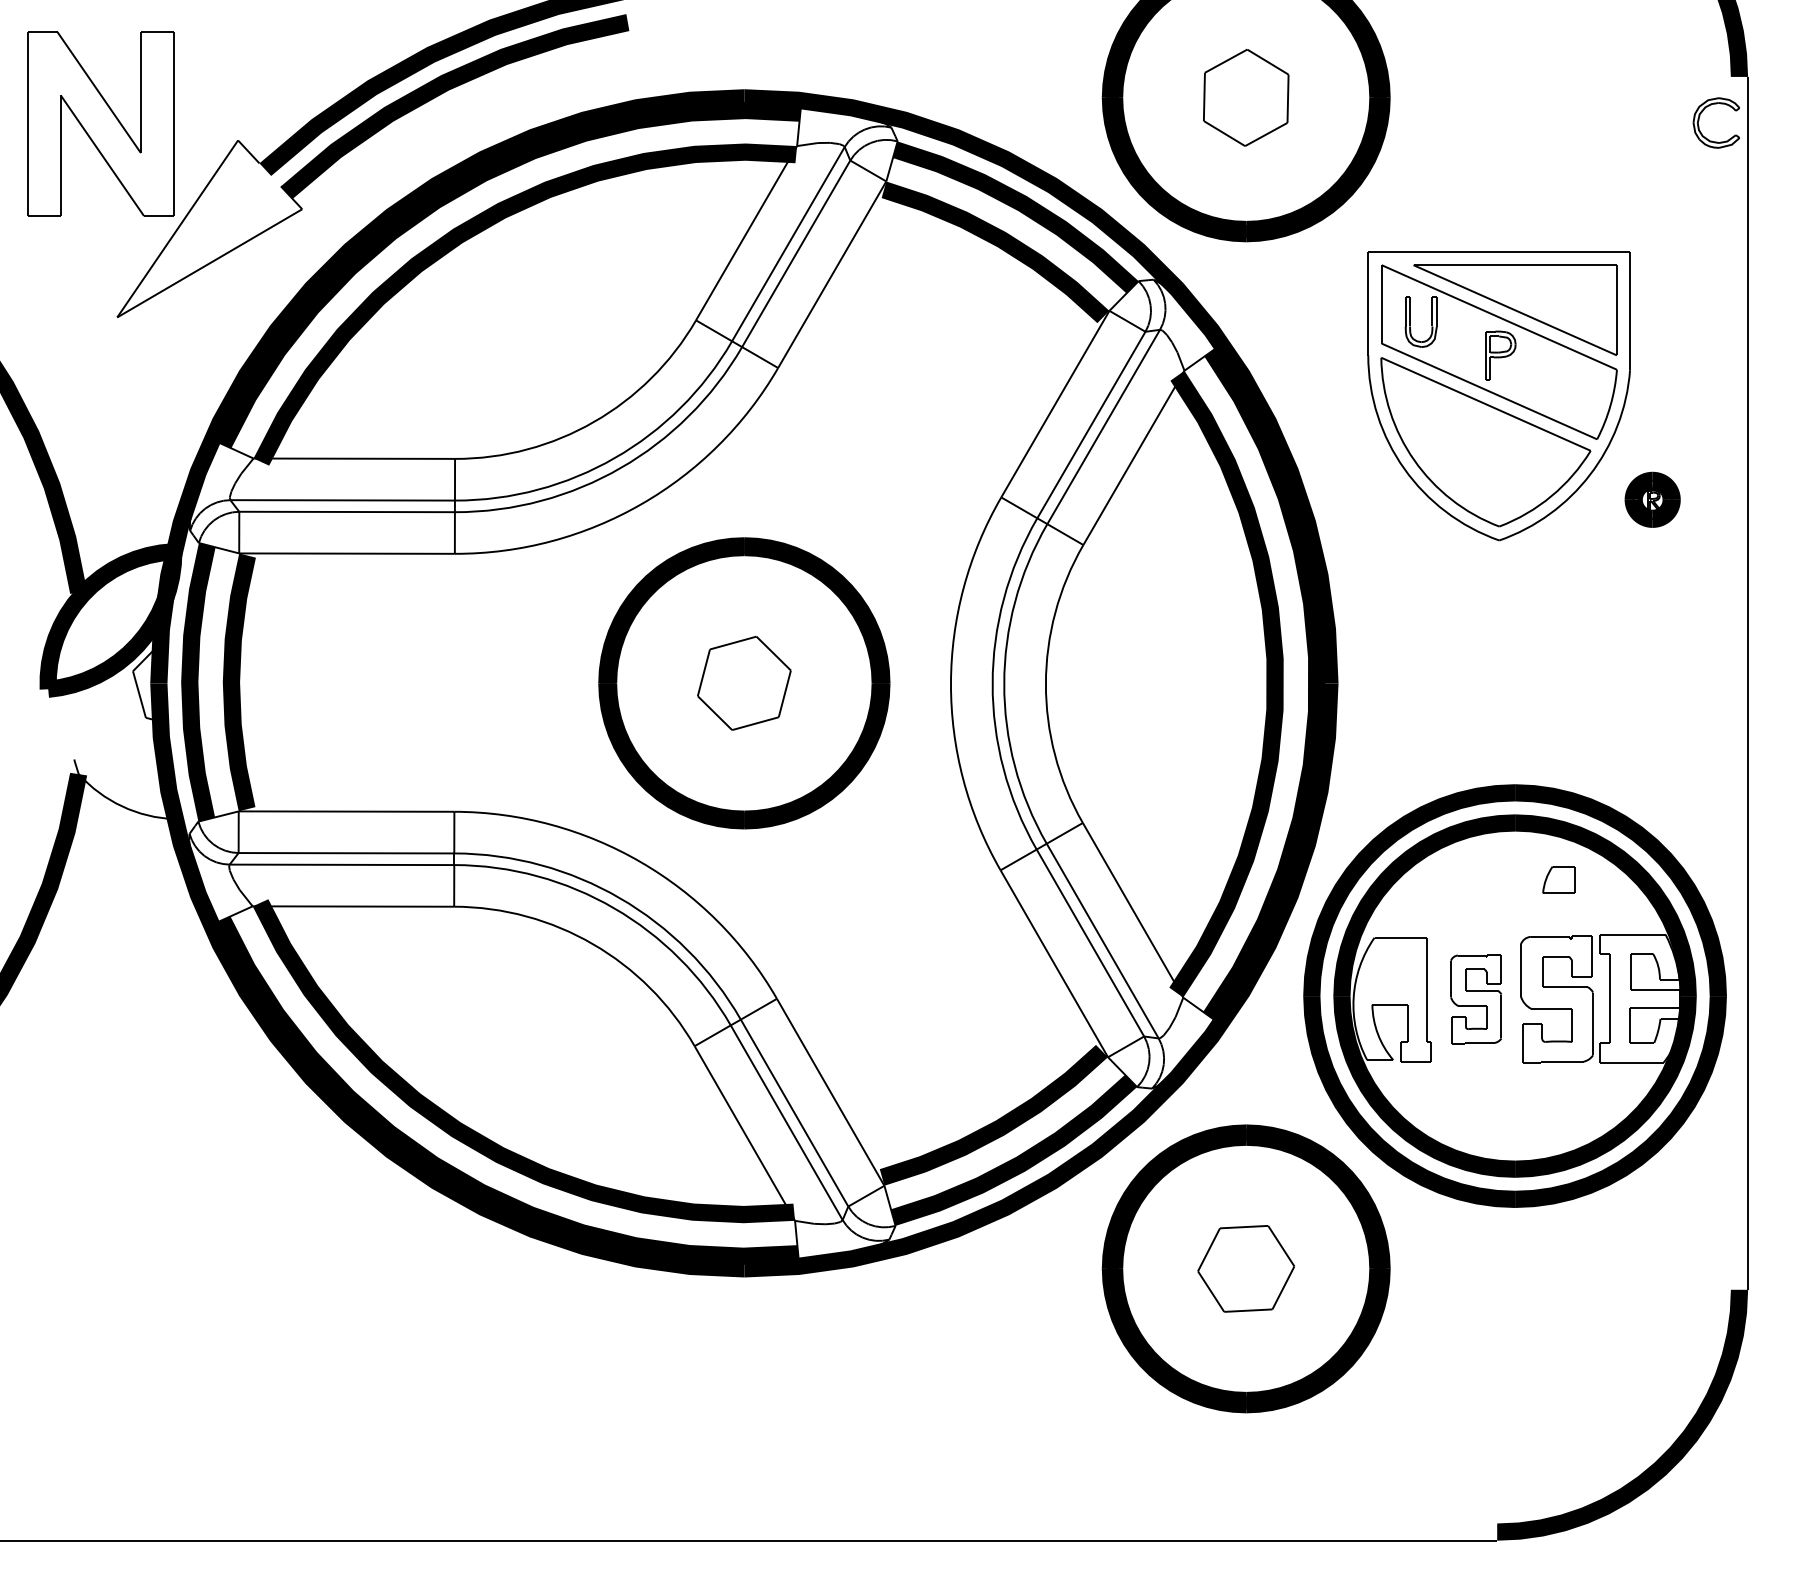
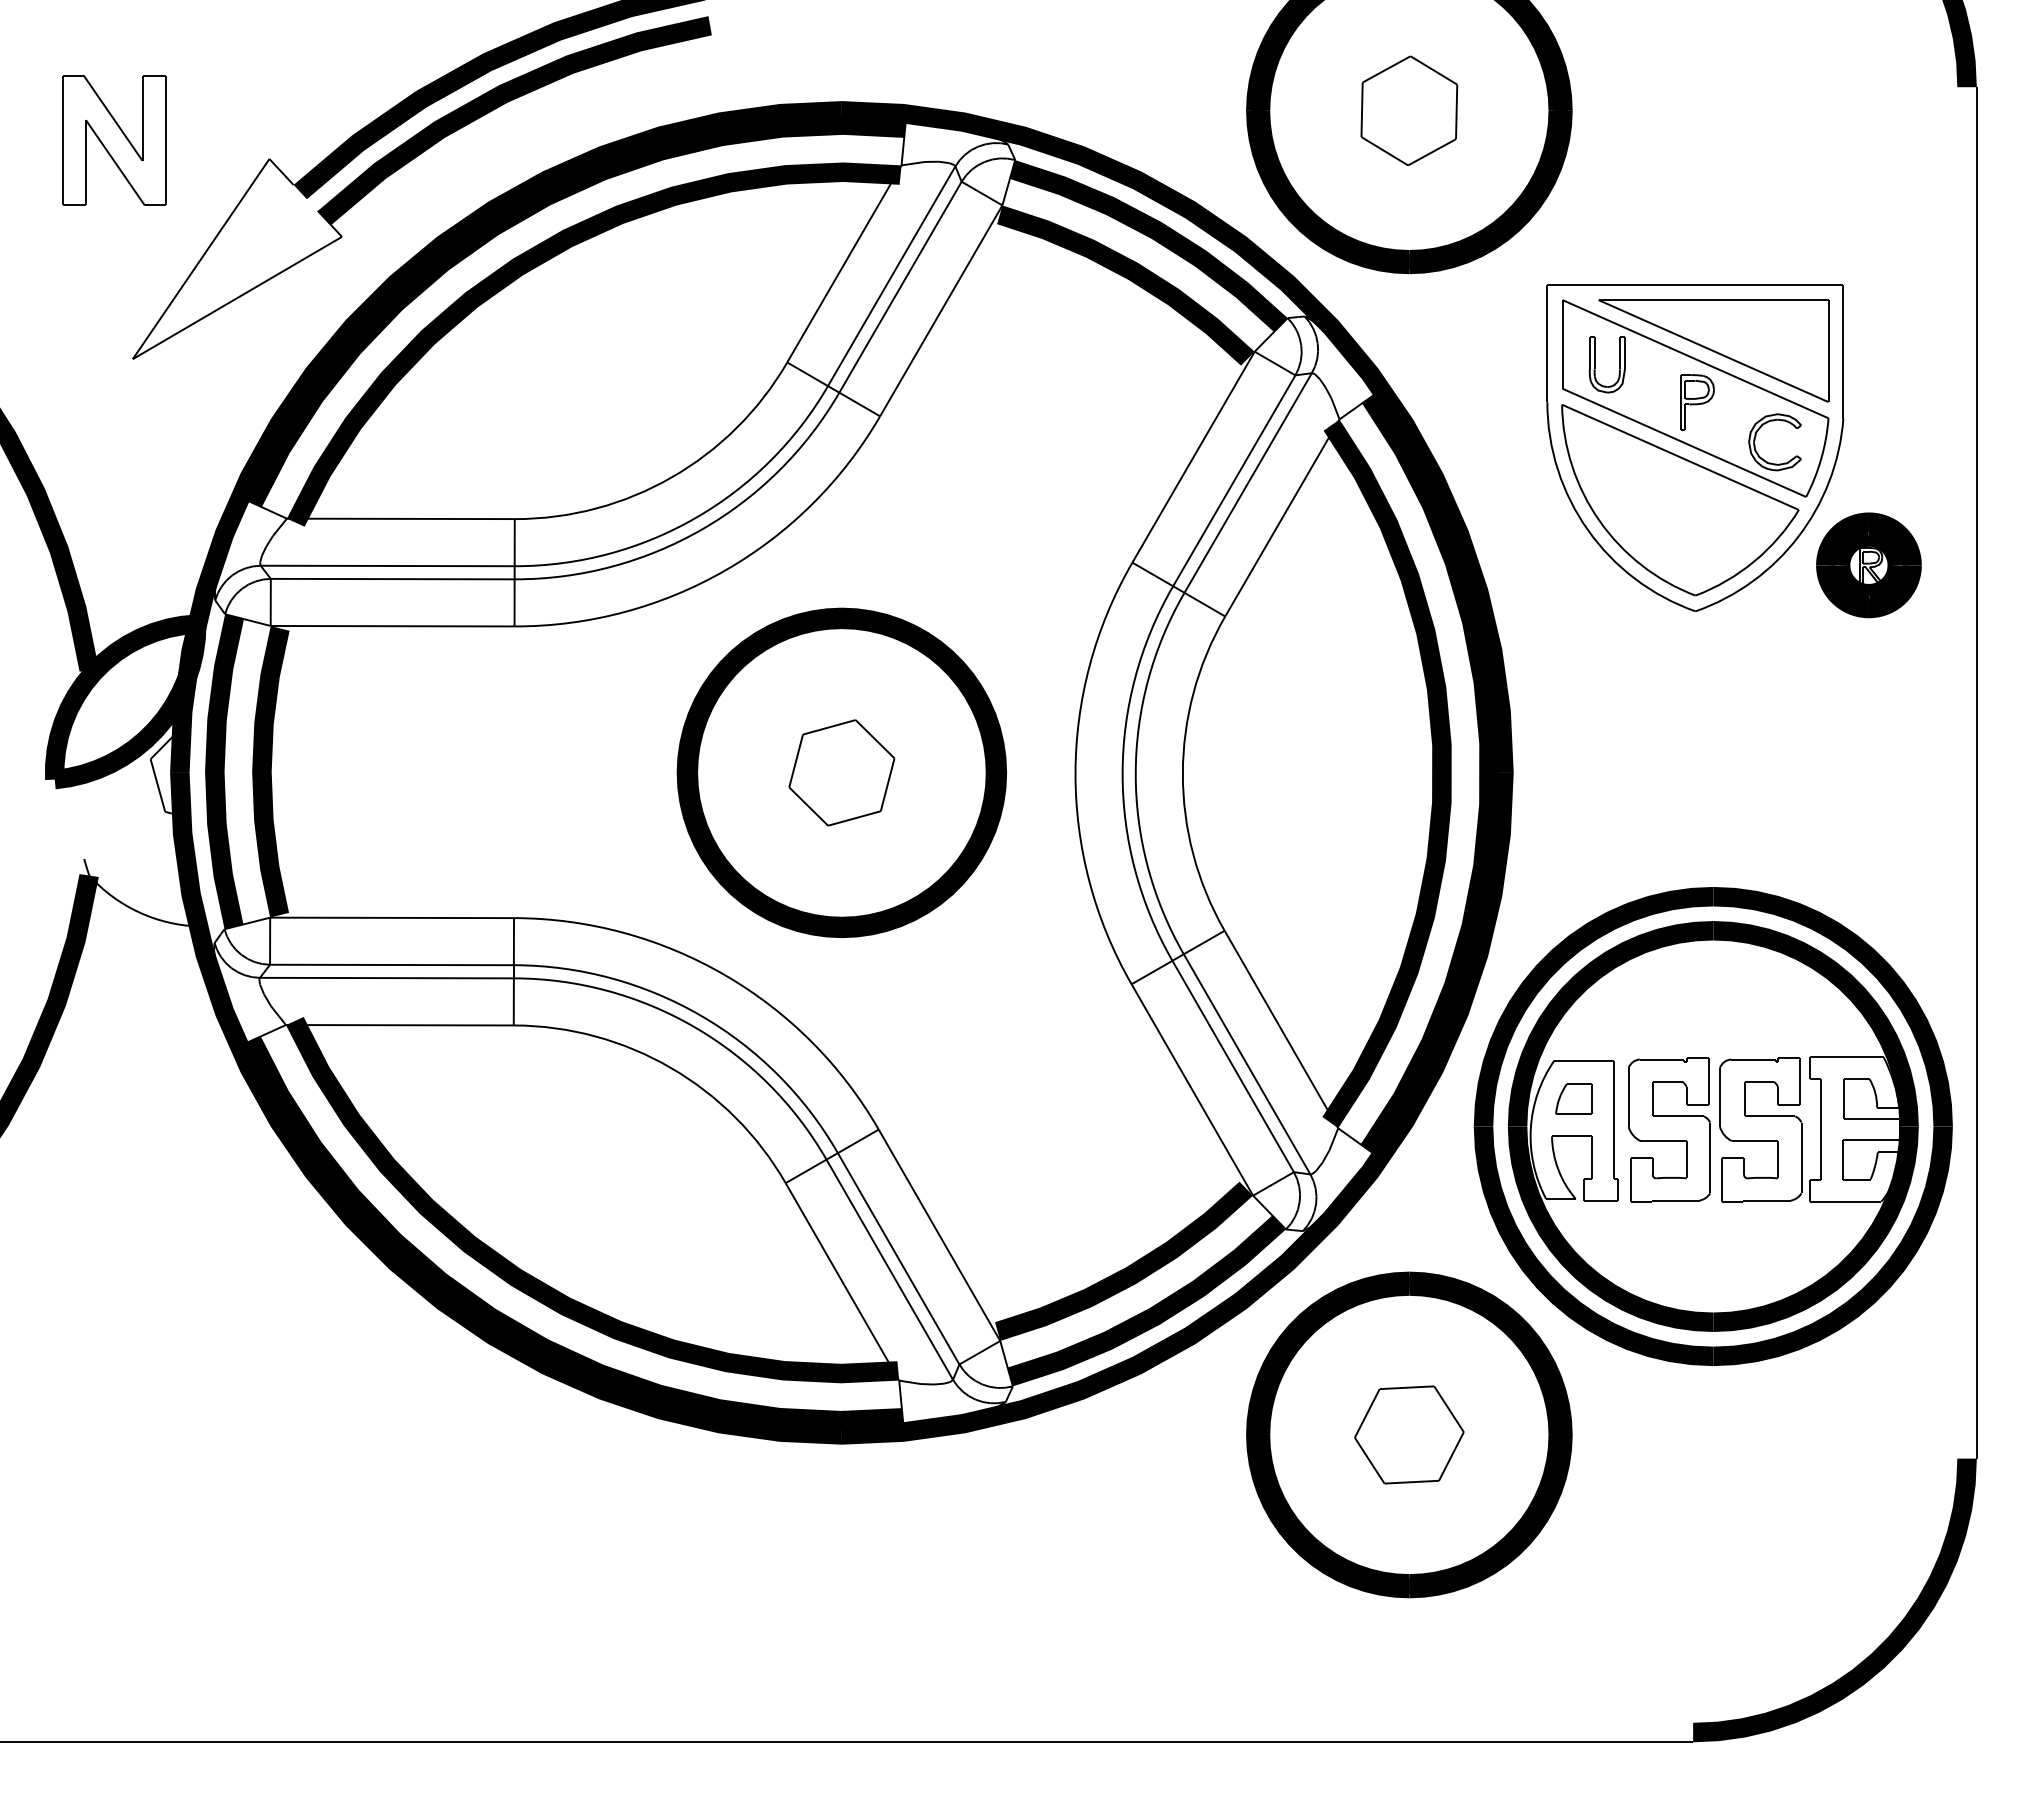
part: (1700, 117) -> (1756, 436), moved
part: (101, 124) -> (114, 140), size x0.62
part: (1652, 499) -> (1868, 565), size x1.67
part: (1558, 879) -> (1573, 1098), moved
part: (1476, 998) -> (1669, 1129), size x1.43

